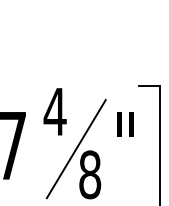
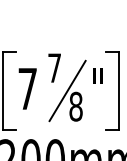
text: (54, 110) -> (54, 67), 4 -> 7

